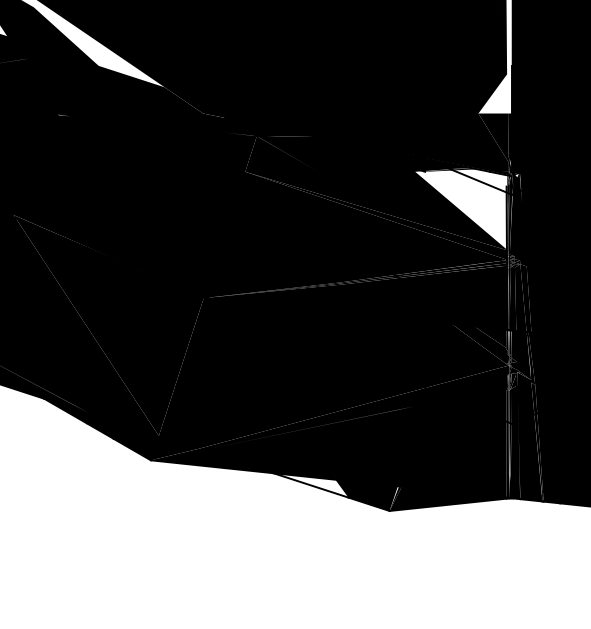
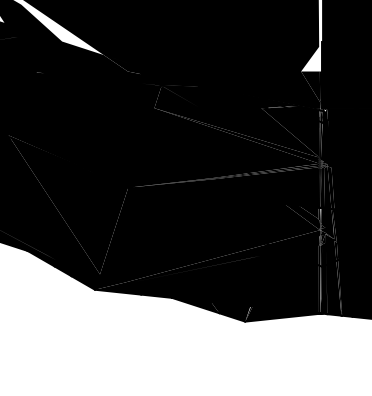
fill: (461, 208) -> (290, 131), added
fill: (310, 485) -> (195, 305), added

